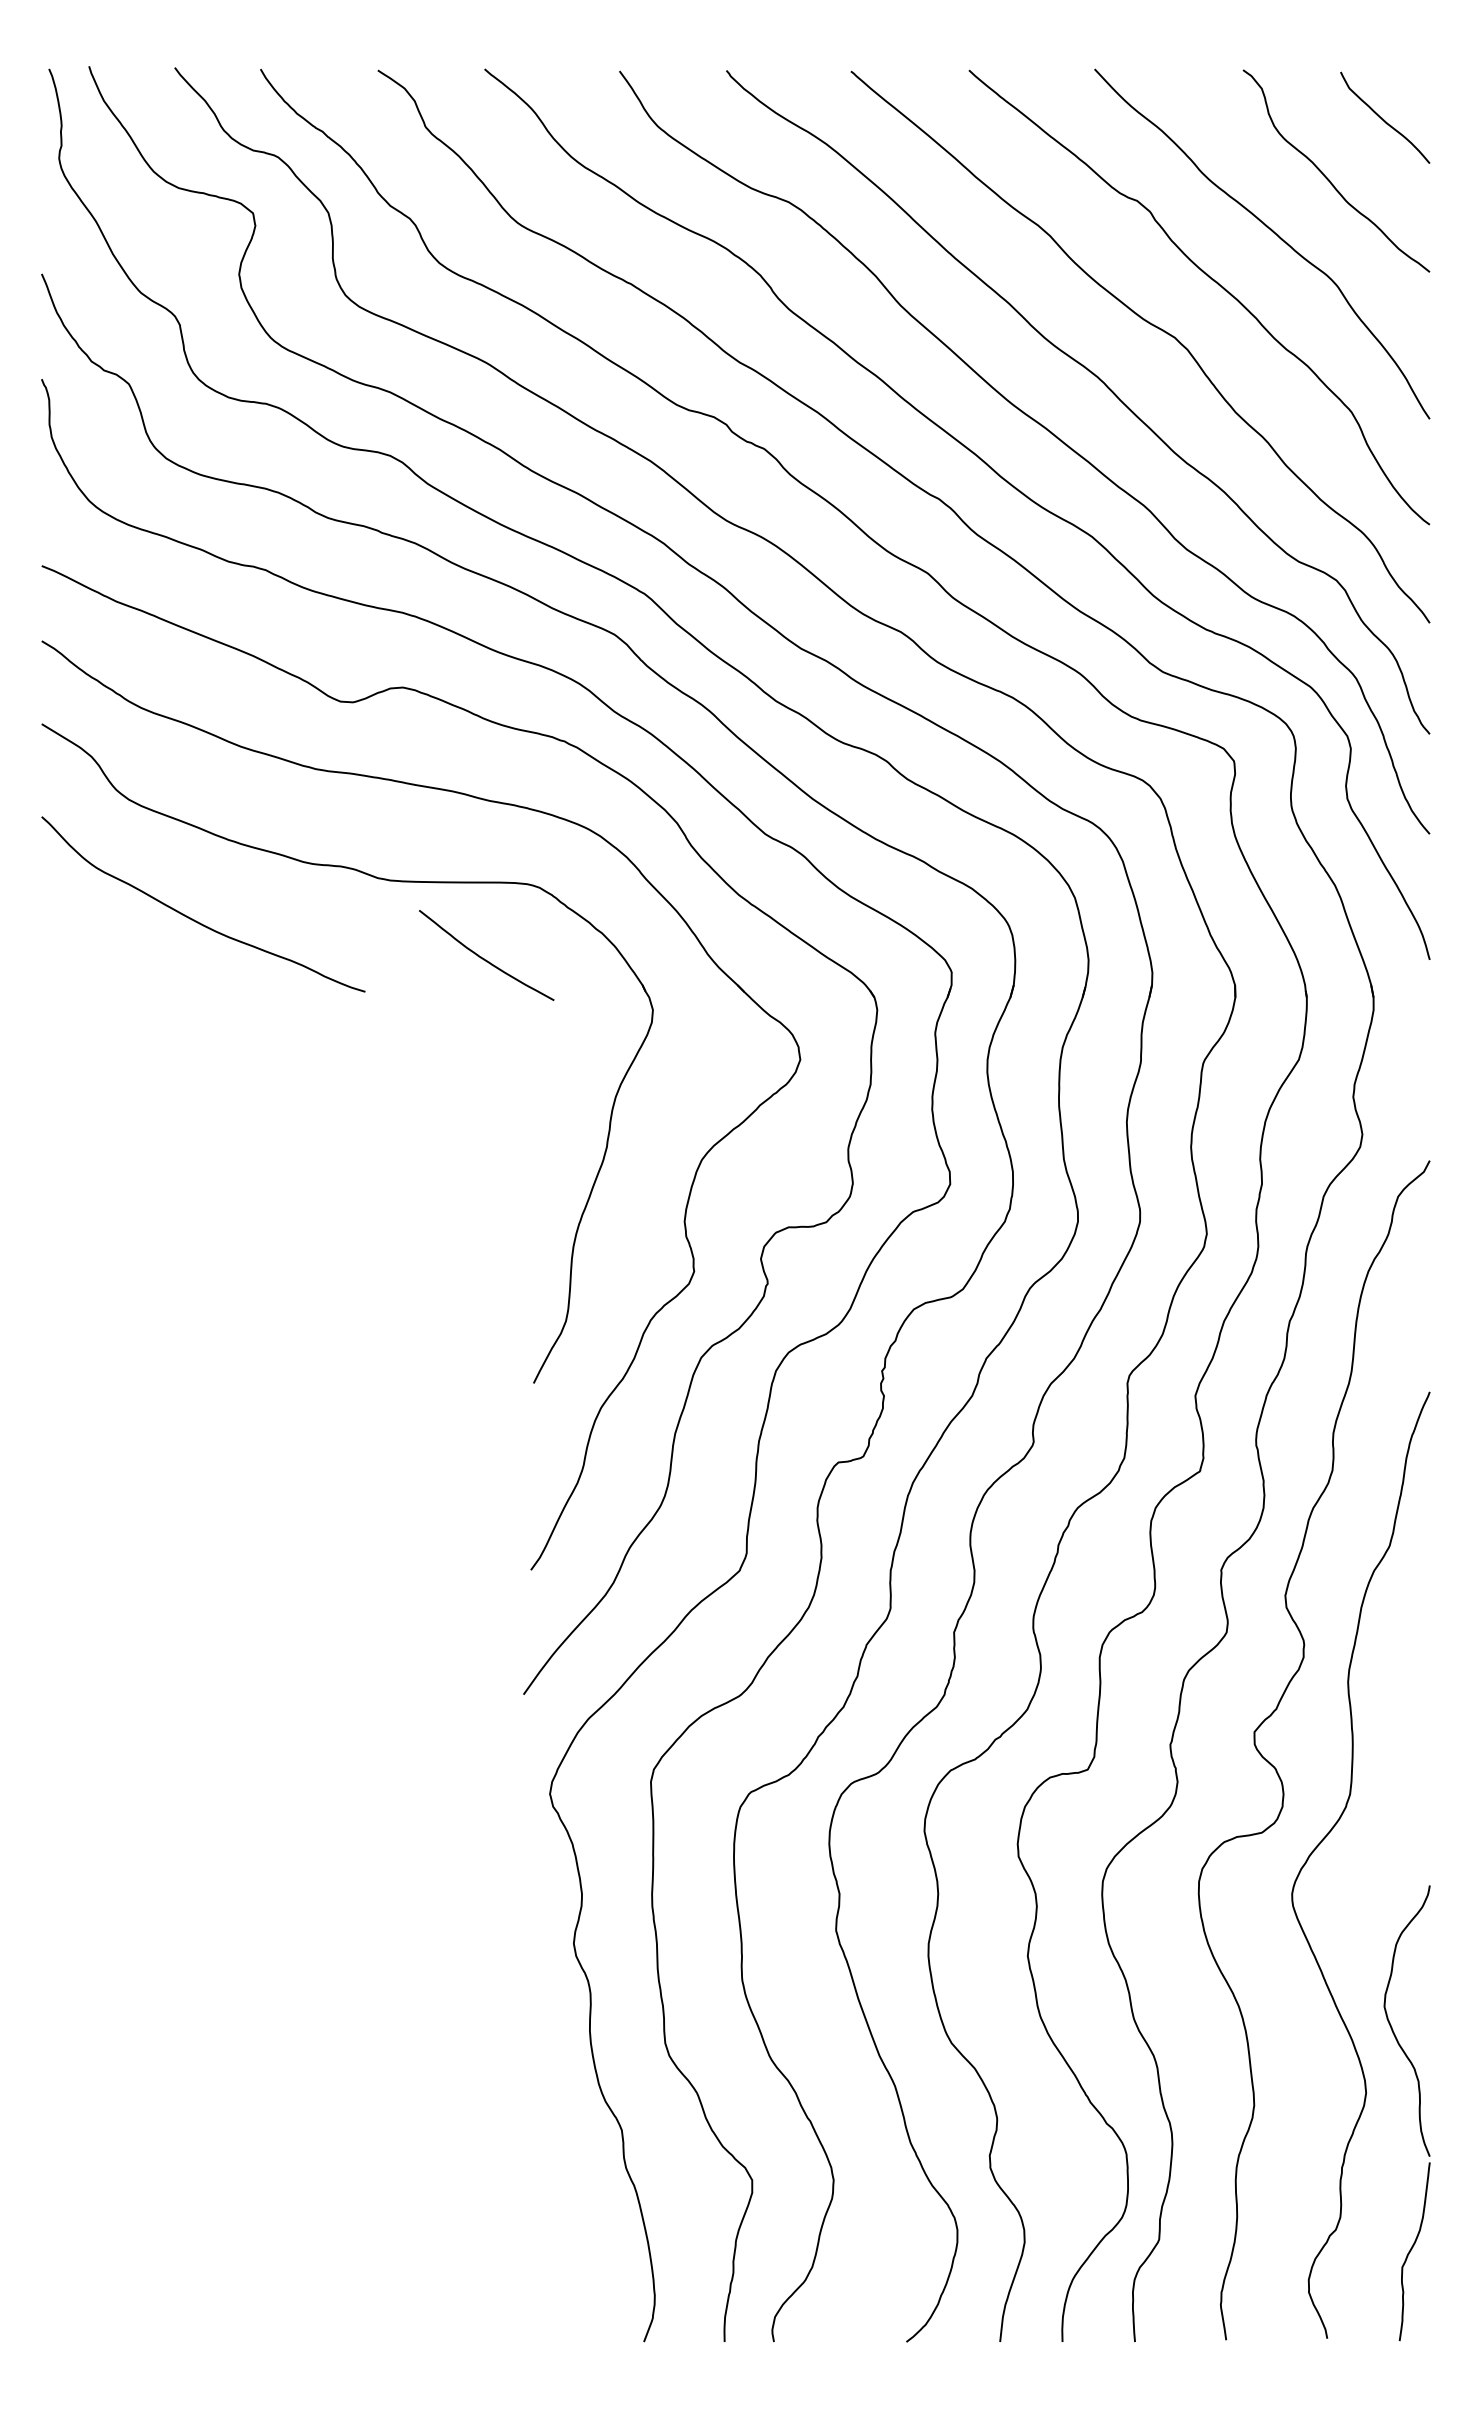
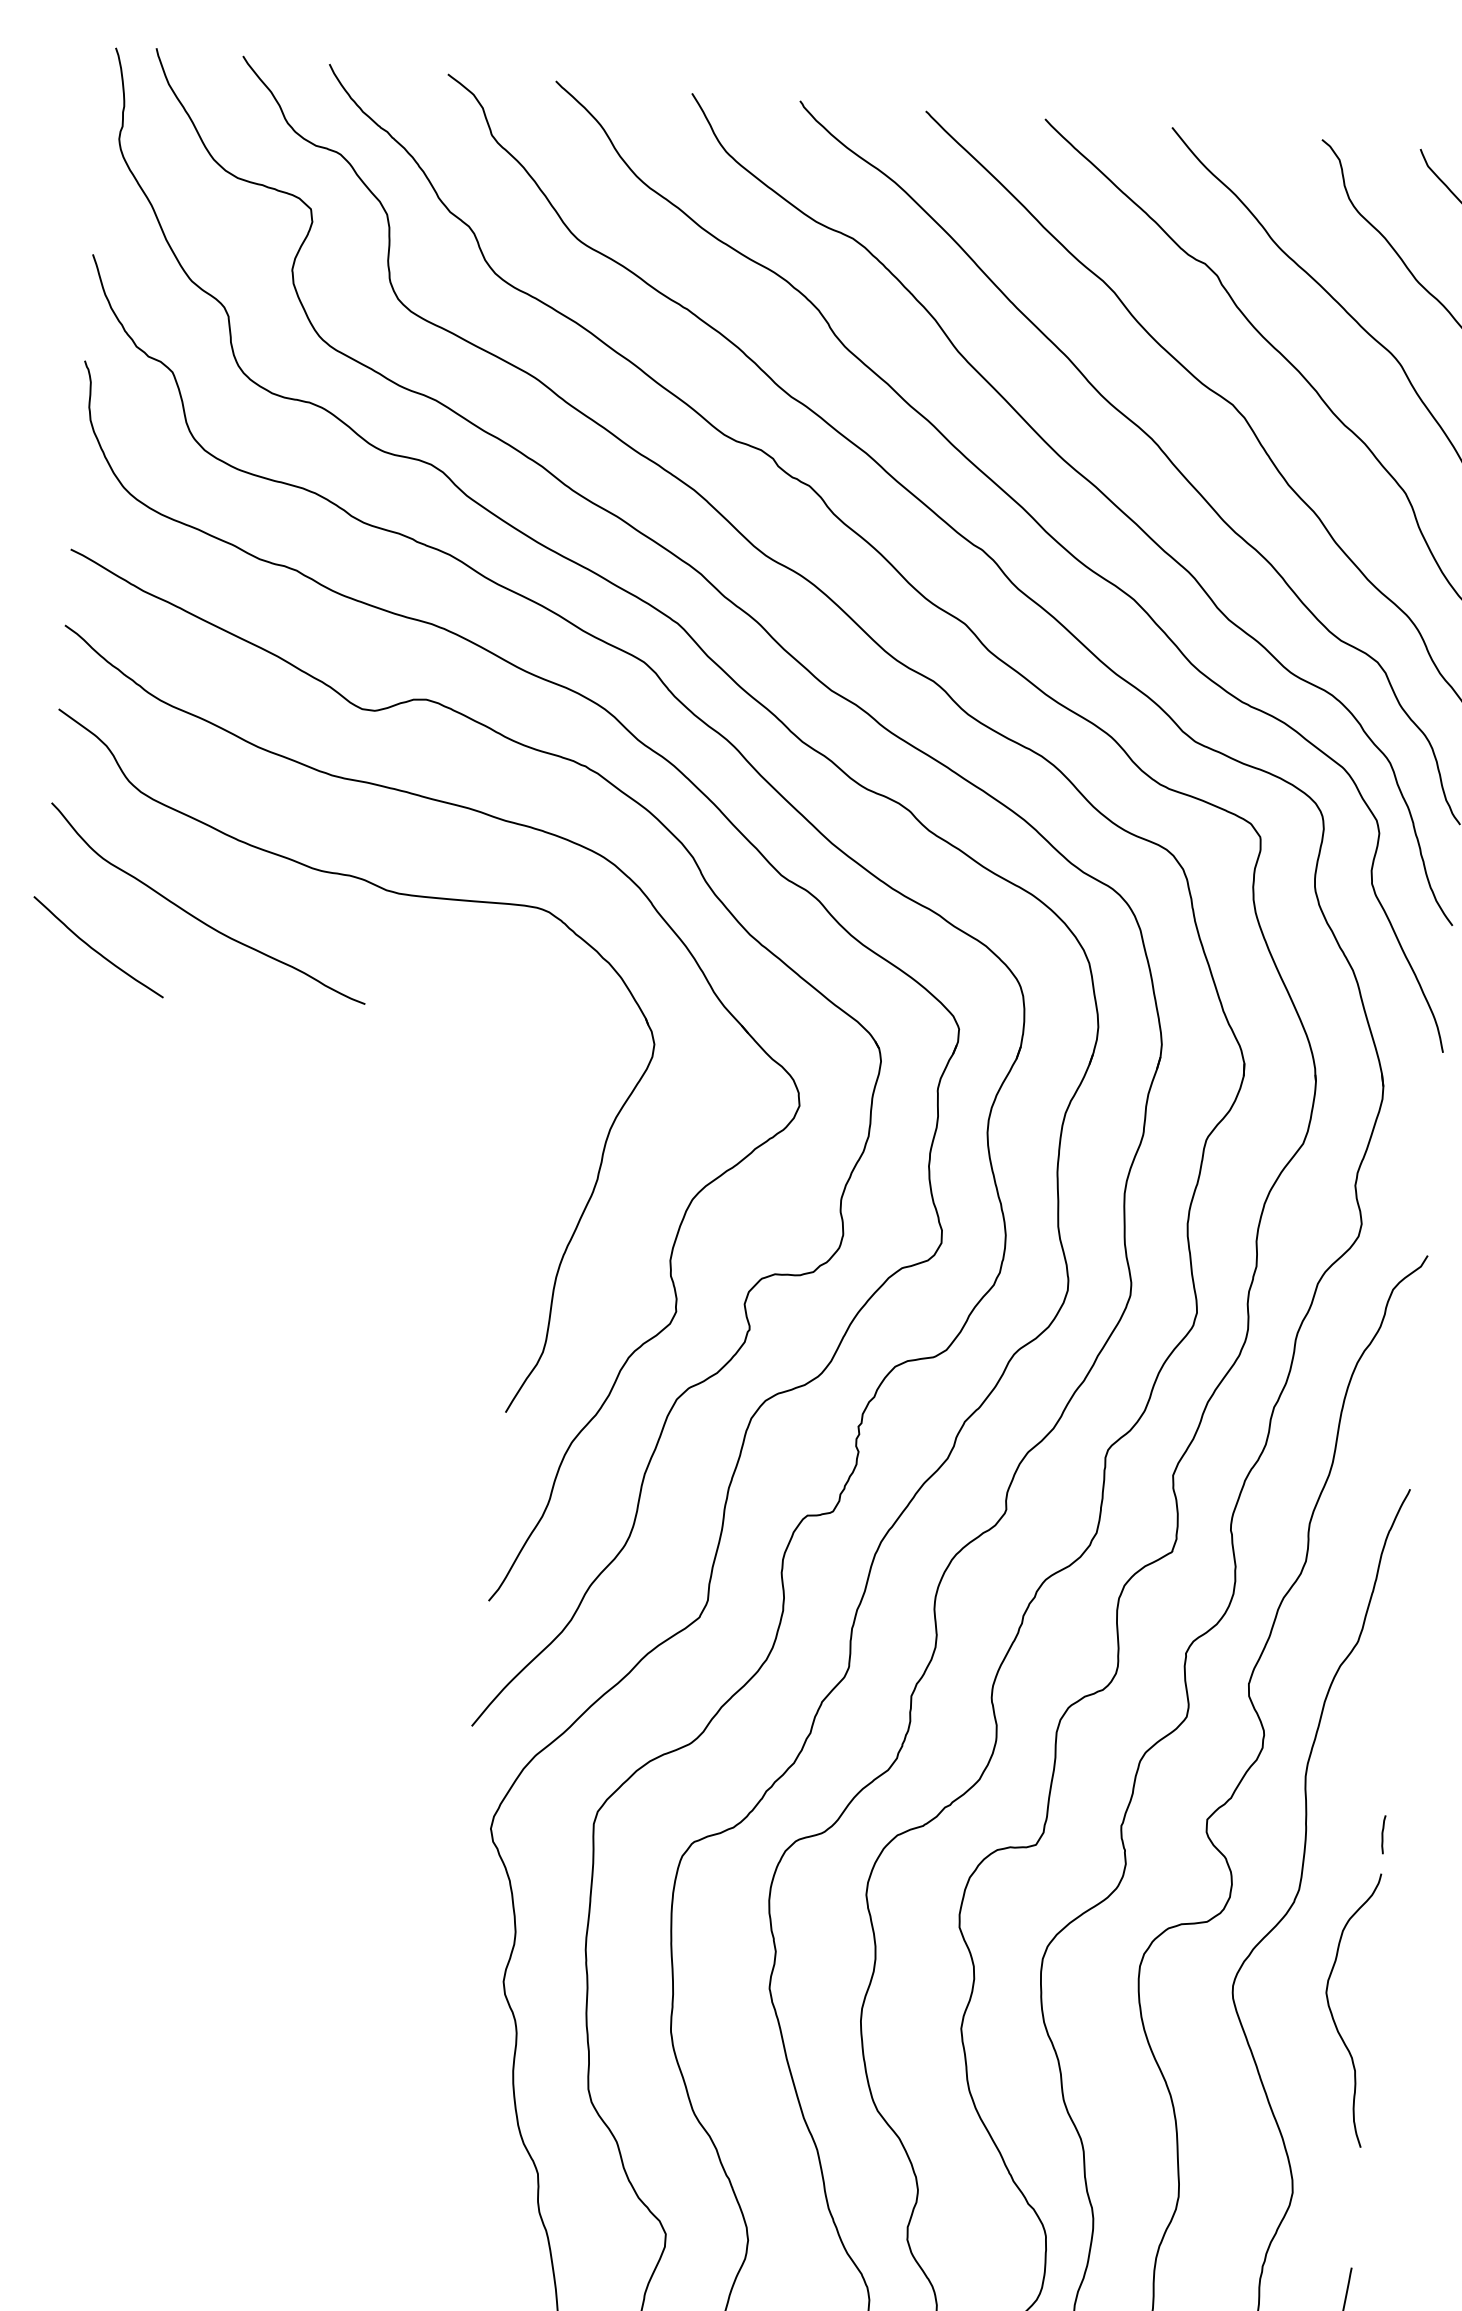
curve: (484, 958) -> (96, 950), moved
line: (1428, 1733) -> (1382, 1834), added
curve: (1391, 2024) -> (1332, 2011), moved

